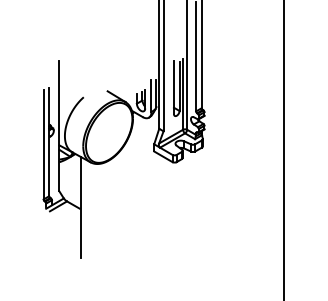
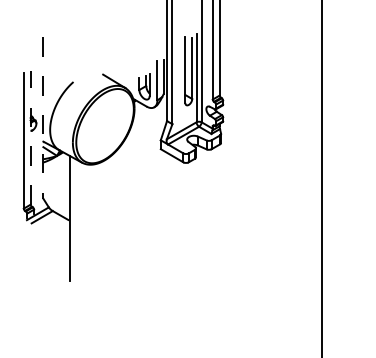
line: (59, 126) -> (43, 118), solid -> dashed
line: (49, 141) -> (31, 136), solid -> dashed

